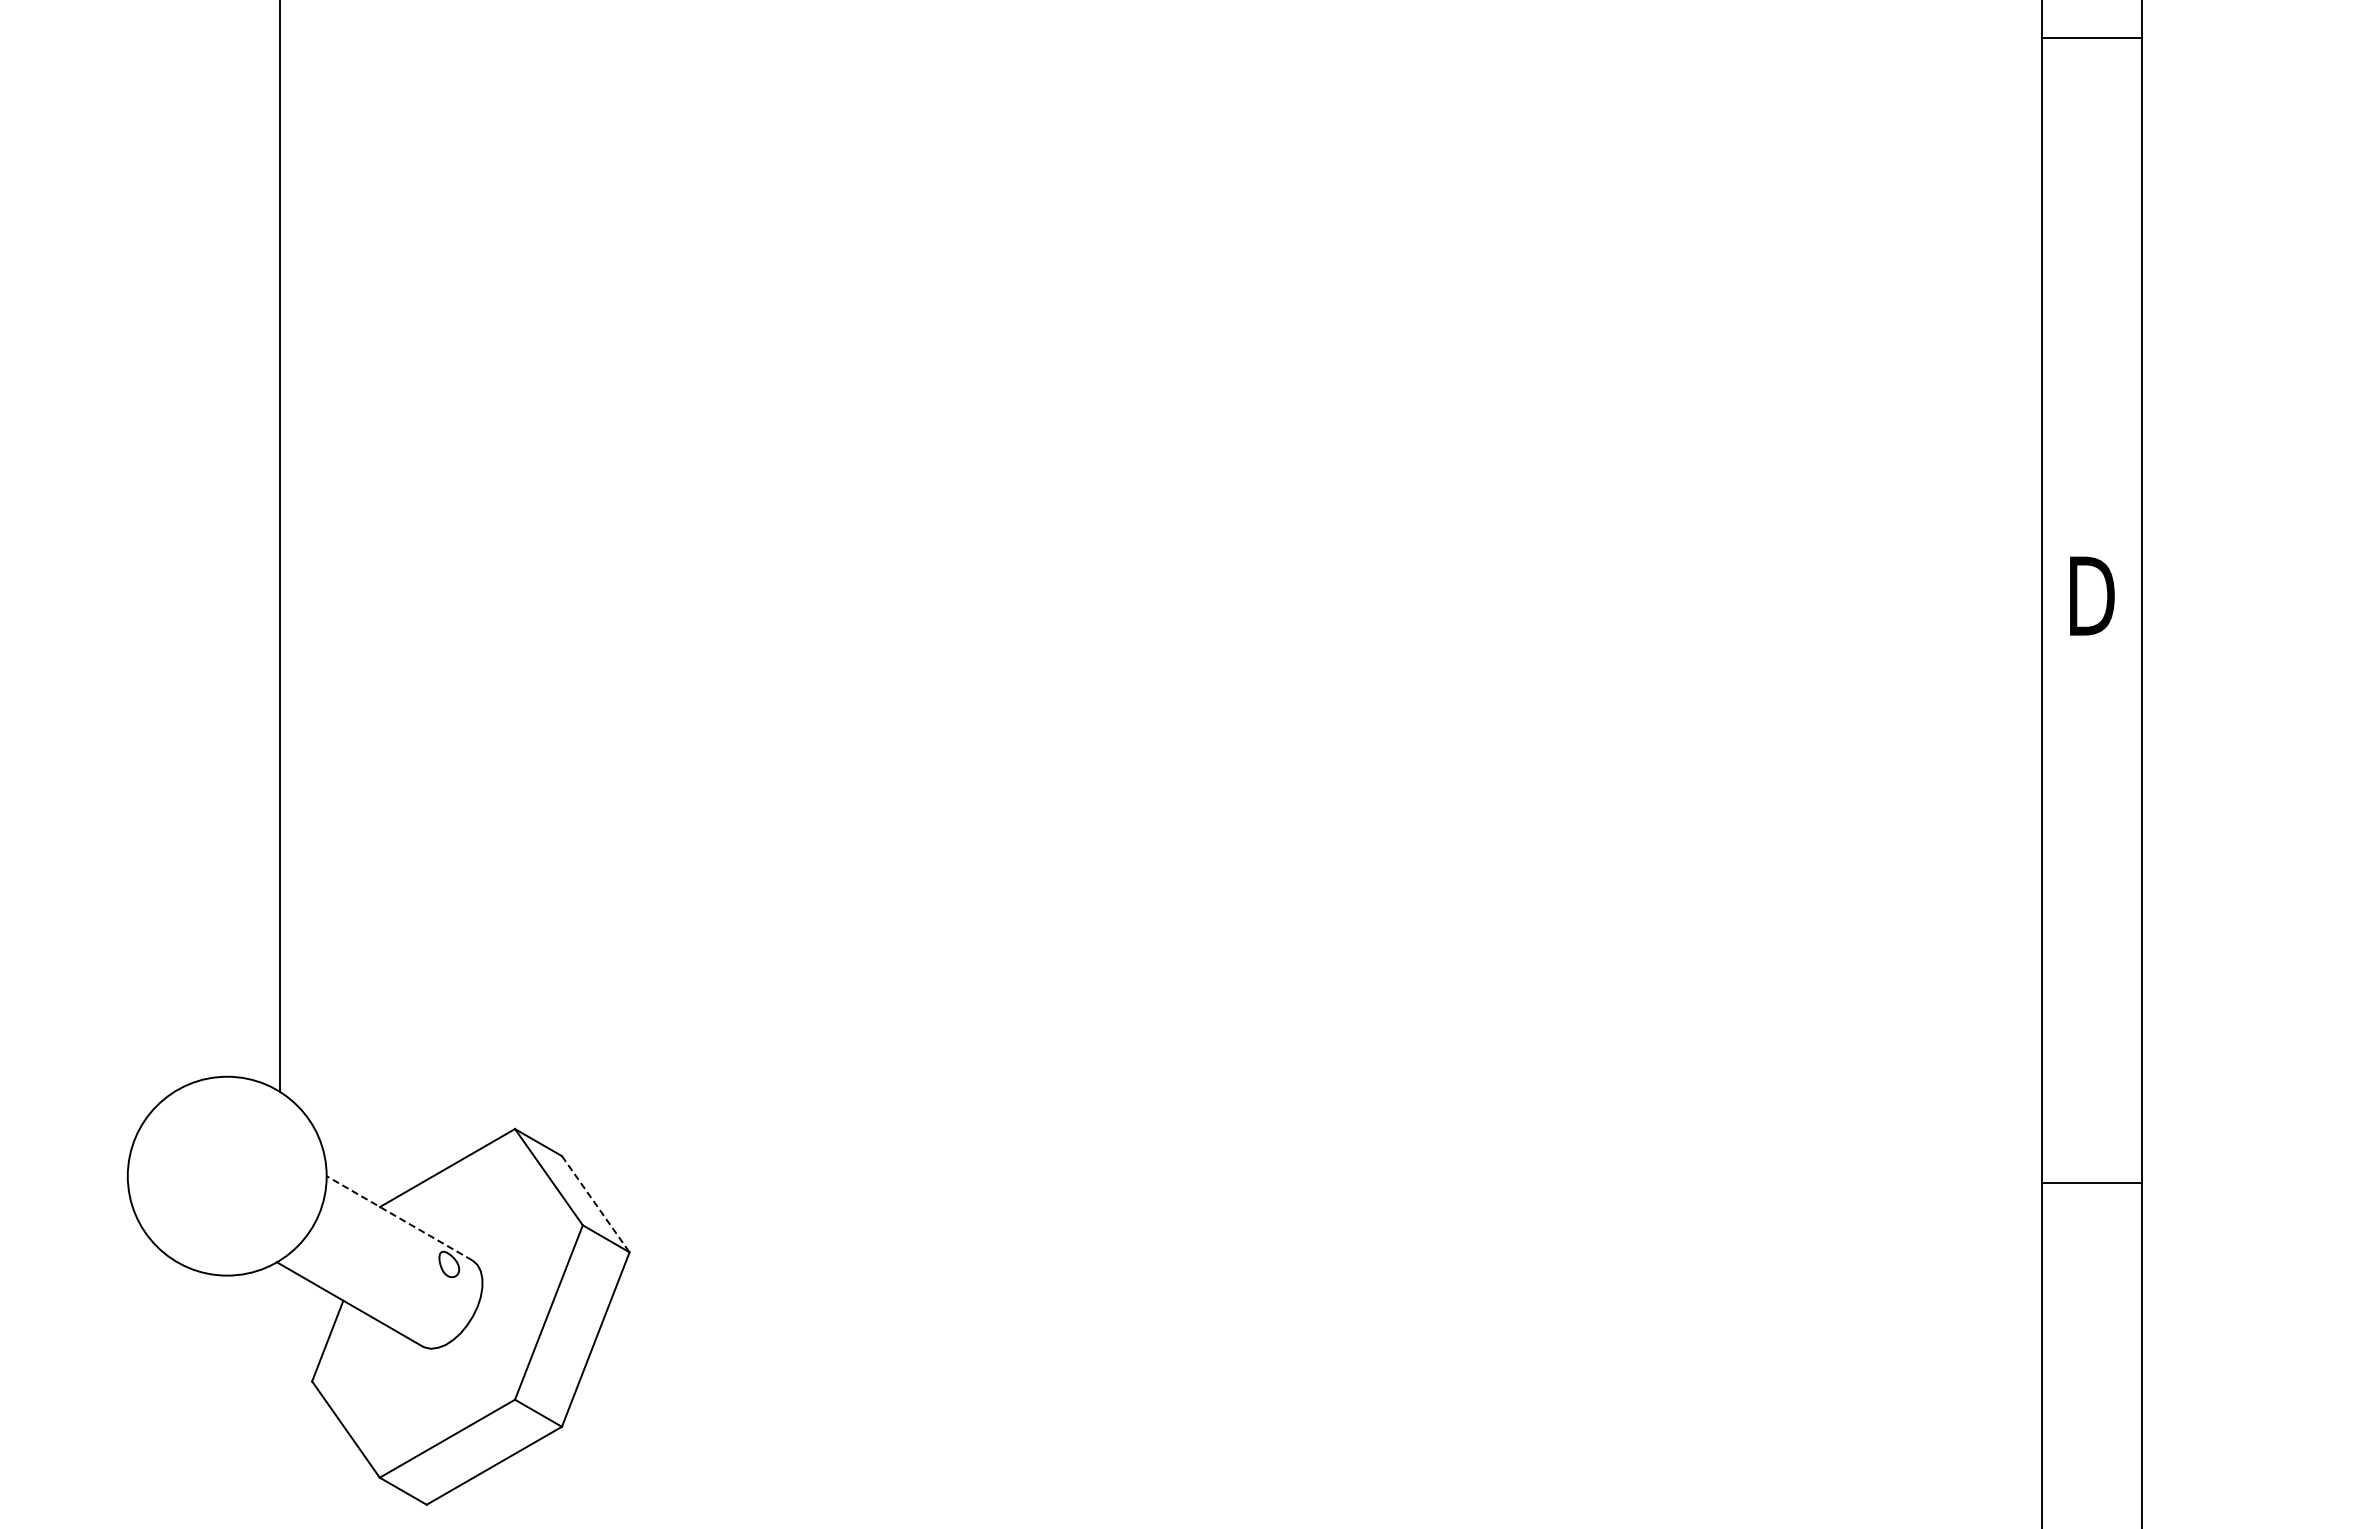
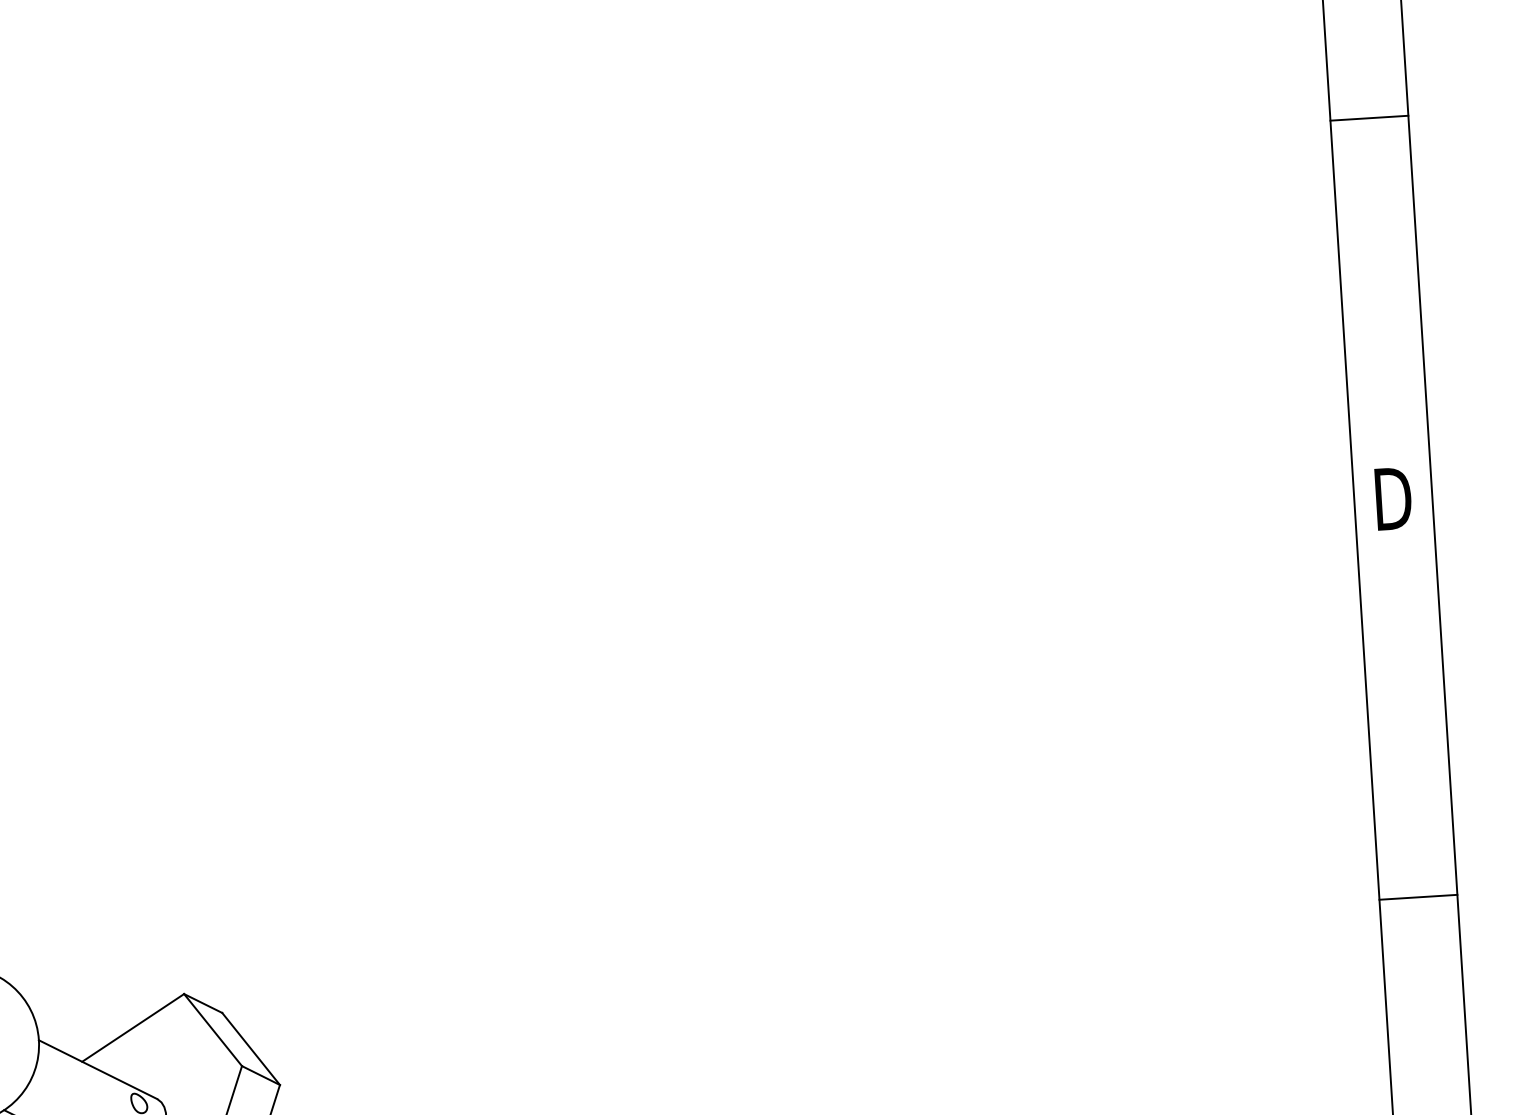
line: (2091, 38) -> (1369, 118), moved
line: (2091, 1182) -> (1418, 897), moved
line: (595, 1204) -> (250, 1049), dashed -> solid
line: (399, 1218) -> (98, 1069), dashed -> solid

